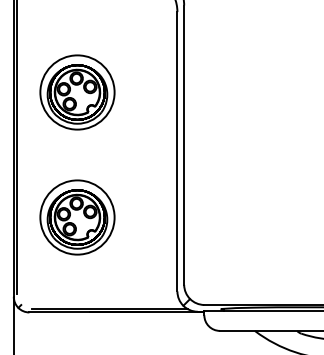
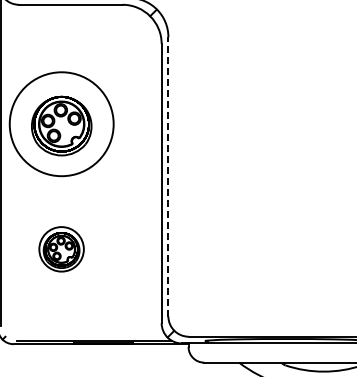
circle: (77, 92) -> (61, 124), size x1.4
line: (184, 144) -> (168, 176), solid -> dashed
part: (77, 217) -> (61, 249), size x0.6

